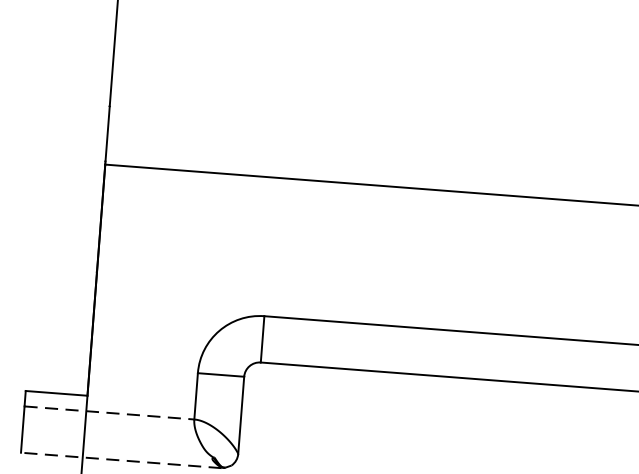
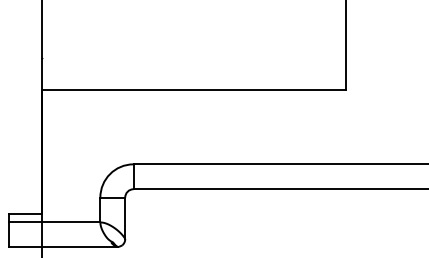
line: (108, 413) -> (54, 222), dashed -> solid
line: (122, 460) -> (63, 247), dashed -> solid

